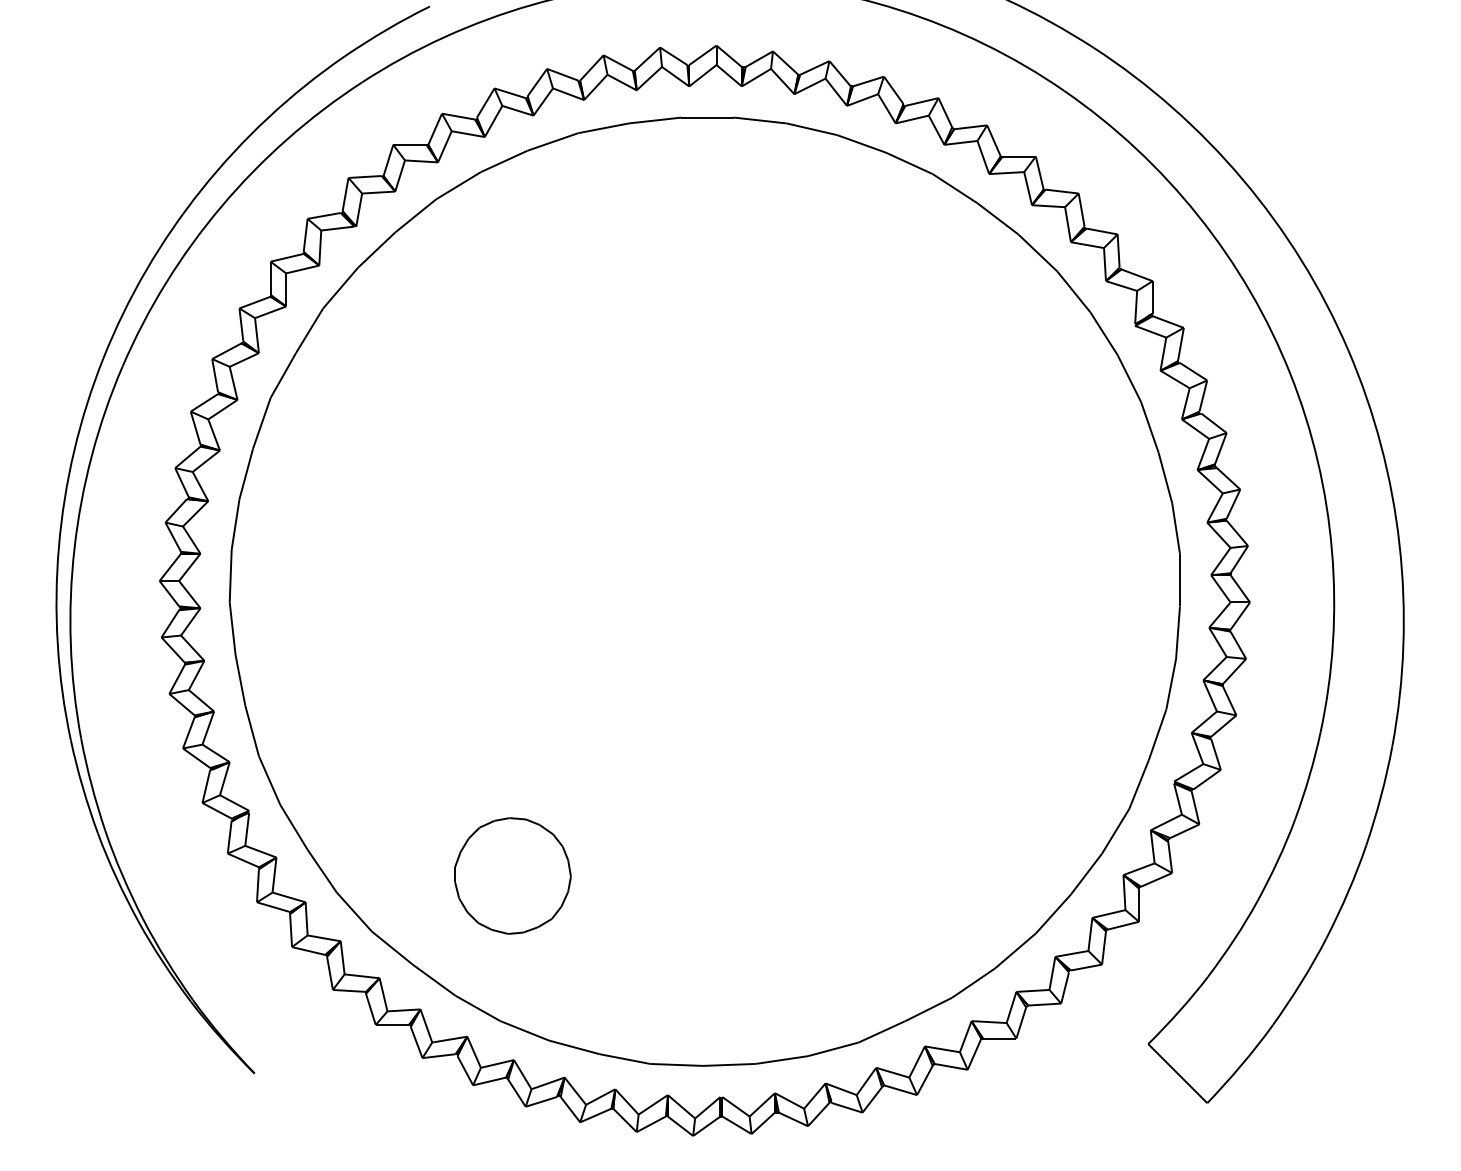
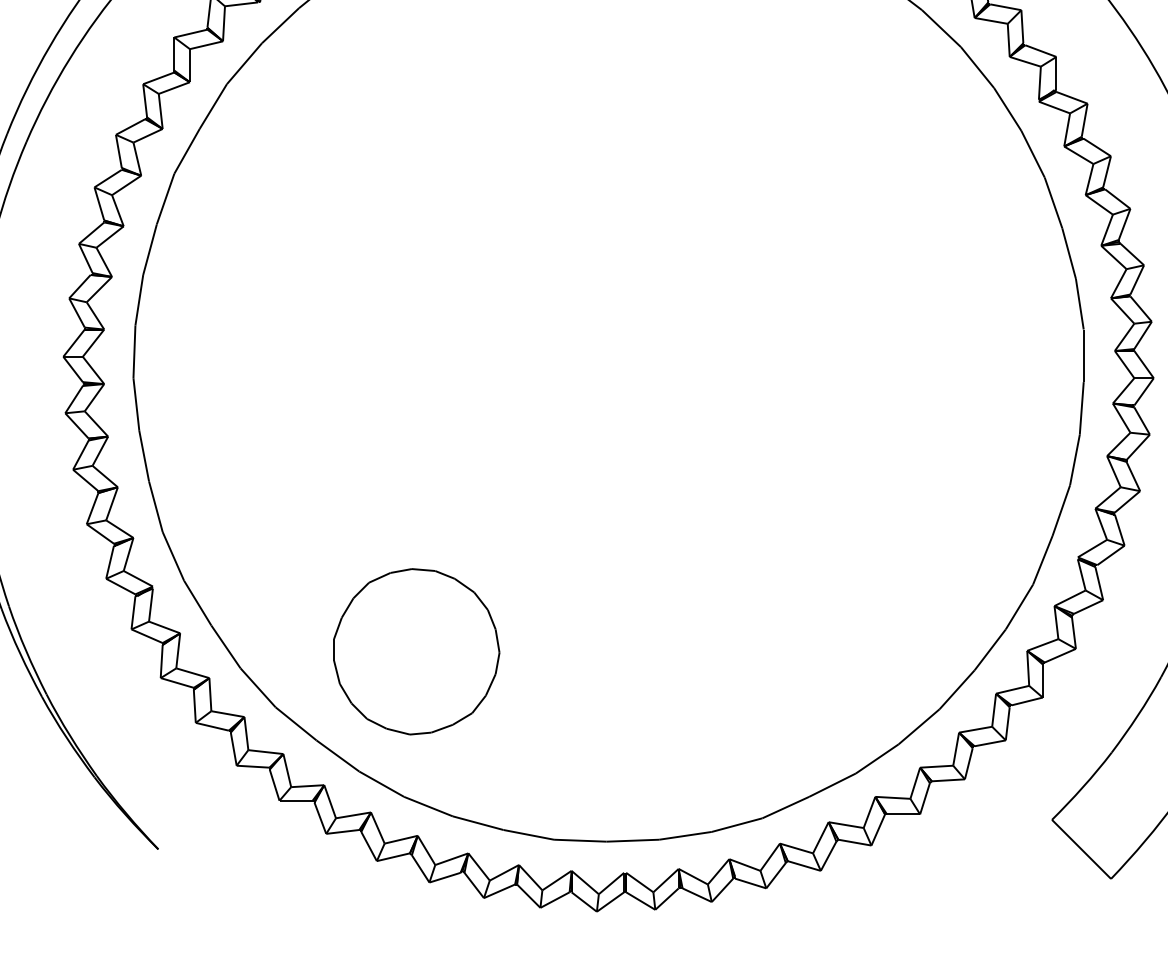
part: (512, 875) -> (416, 651), size x1.43

